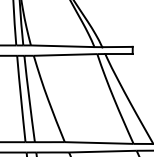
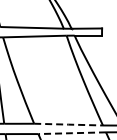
line: (99, 143) -> (68, 125), solid -> dashed
line: (102, 151) -> (71, 133), solid -> dashed

